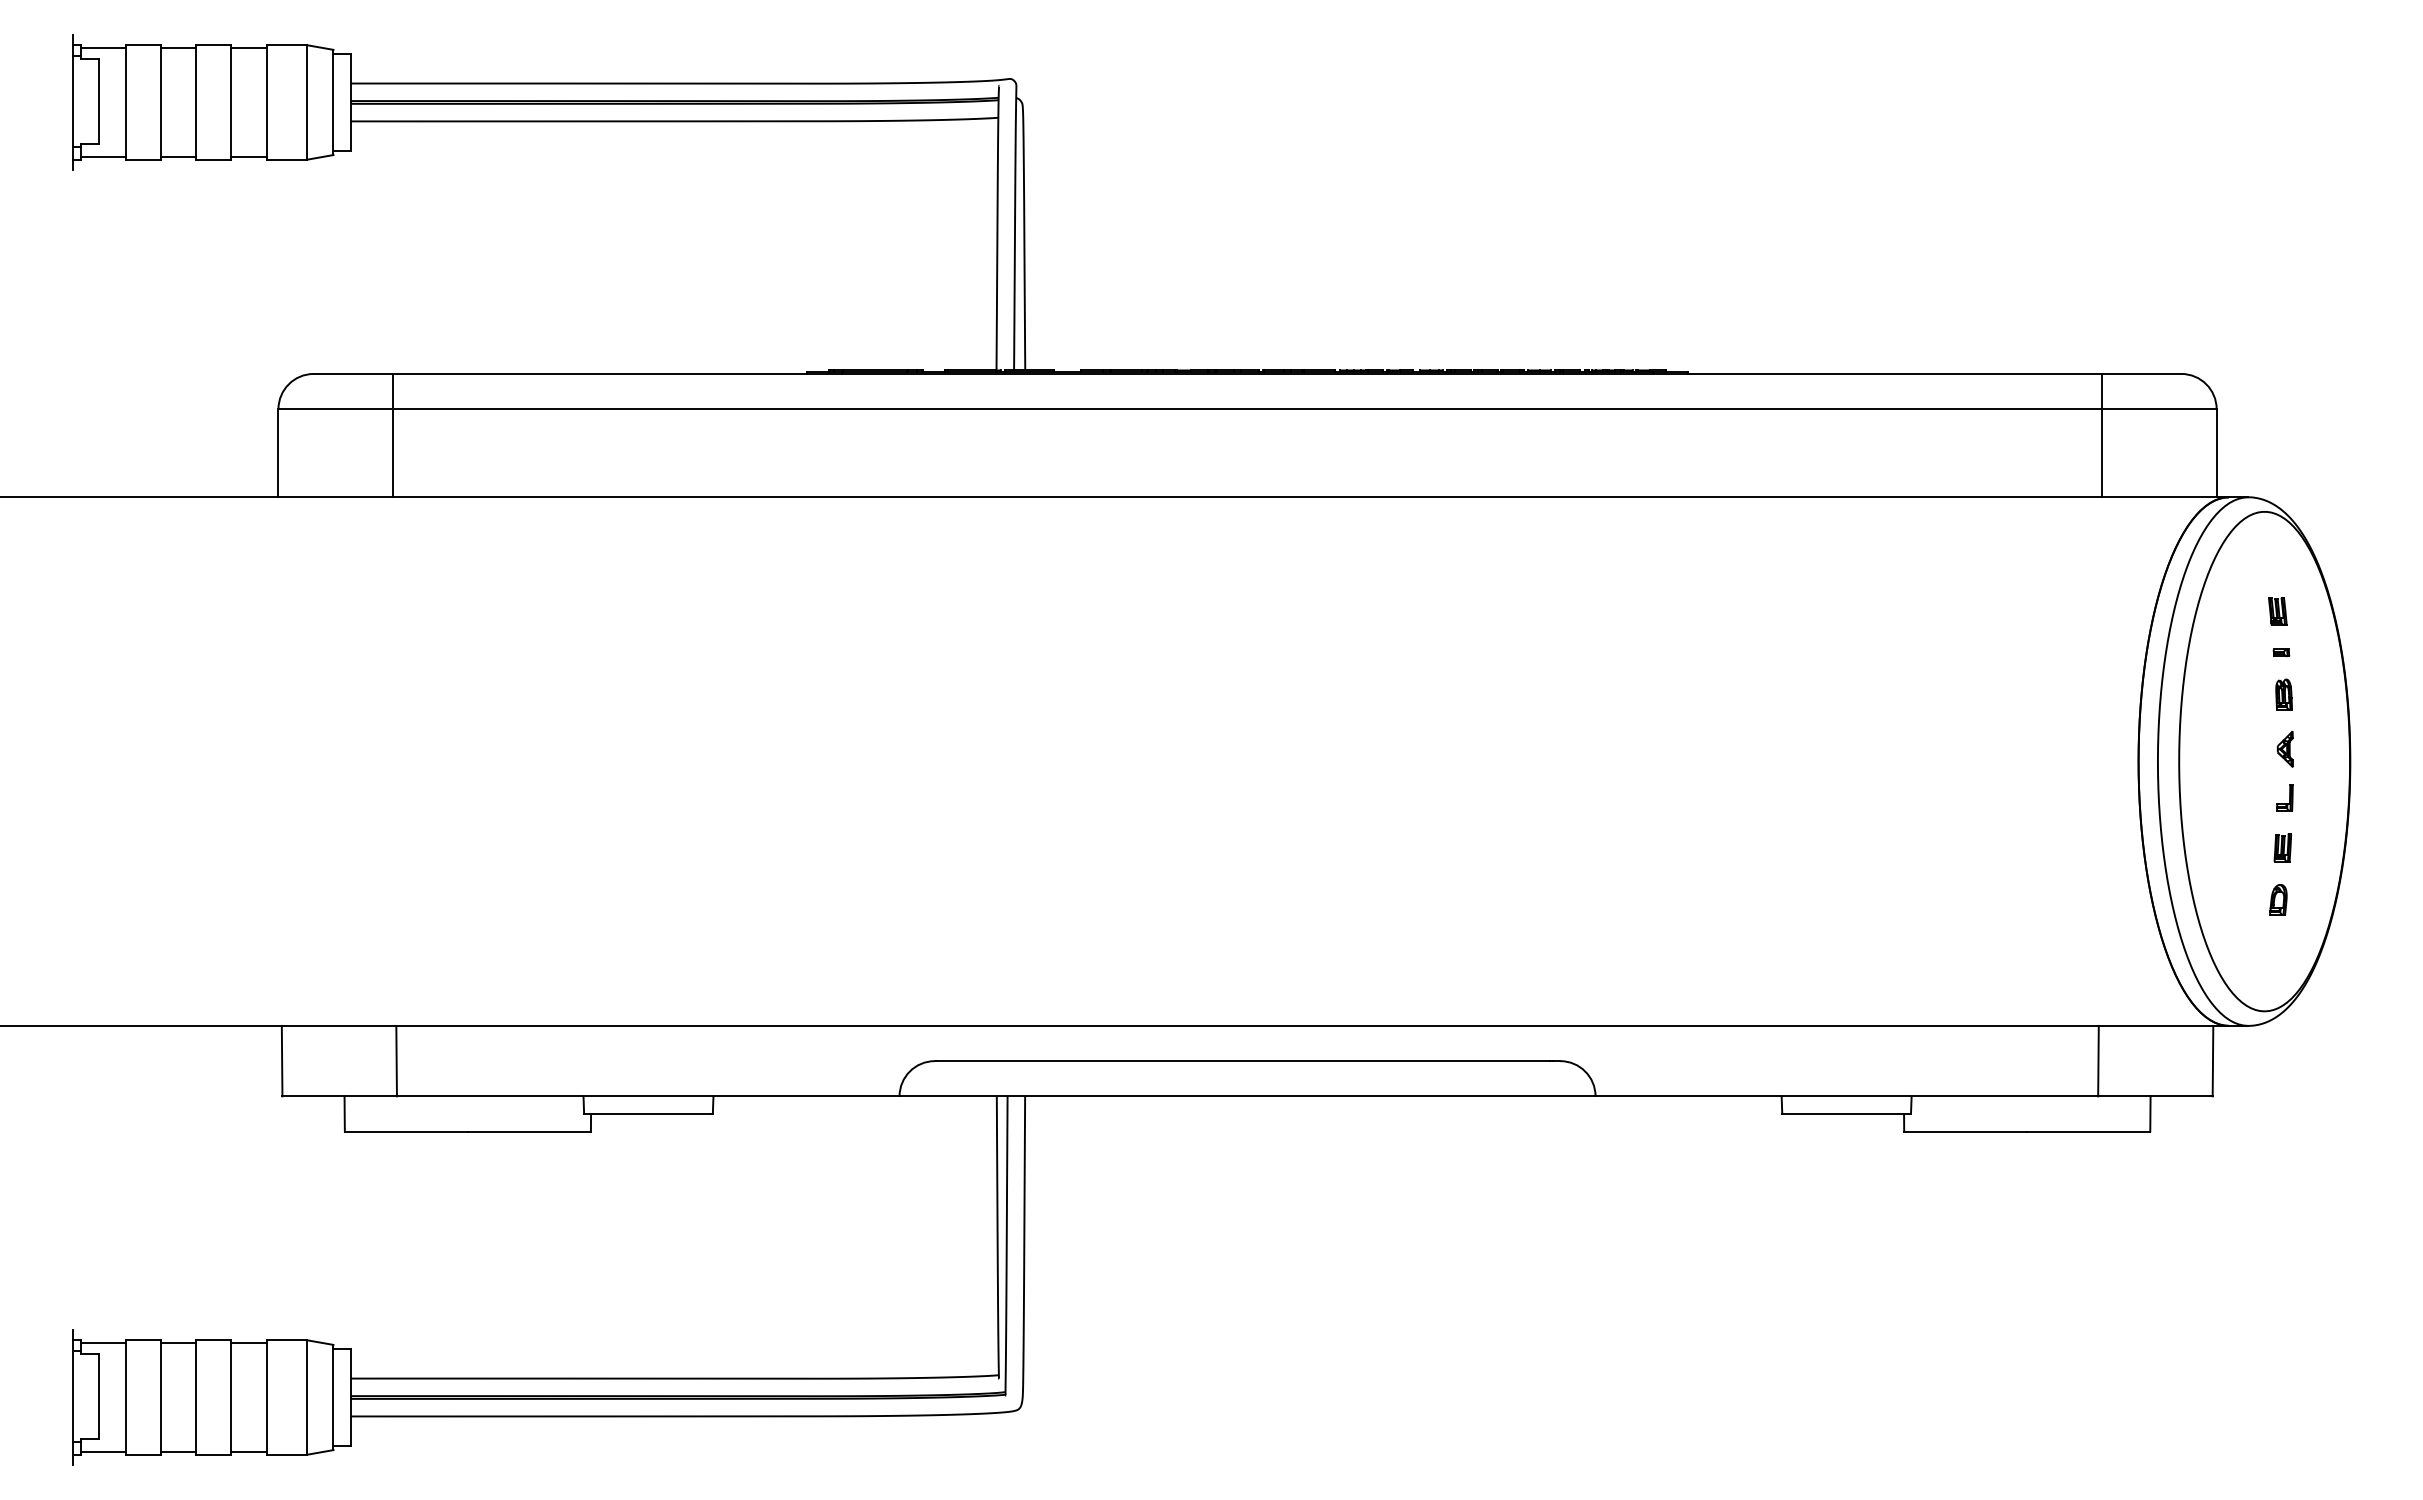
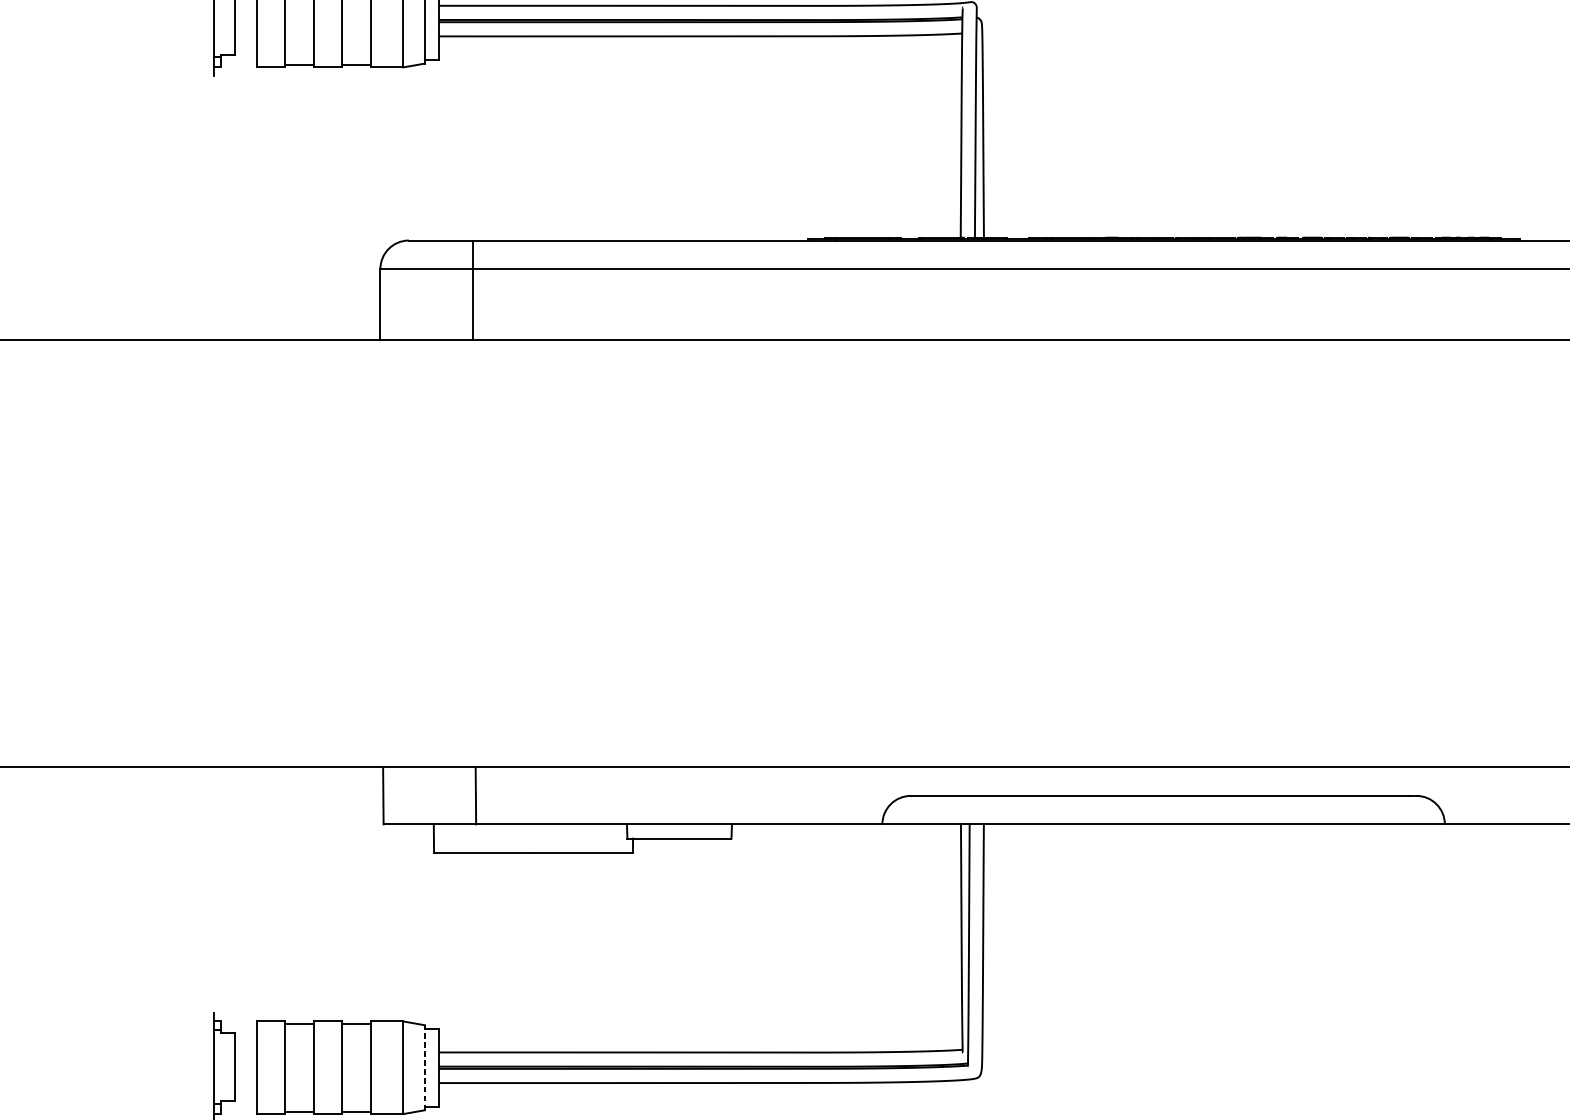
line: (103, 157) -> (238, 65), removed
line: (103, 1342) -> (238, 1023), removed
line: (333, 1397) -> (424, 1067), solid -> dashed
line: (103, 1452) -> (238, 1112), removed

